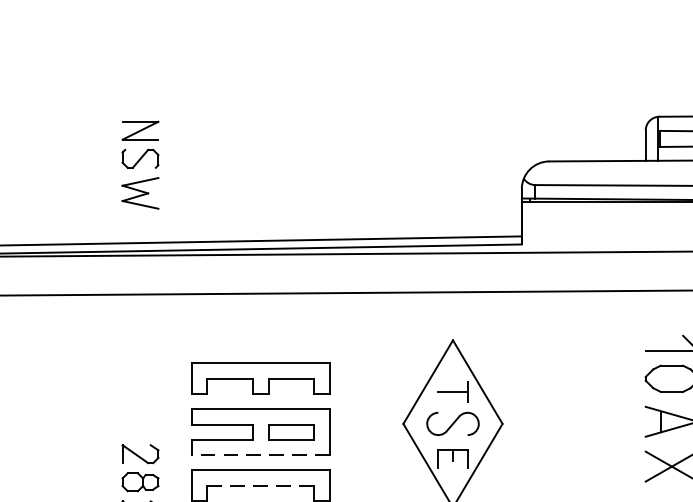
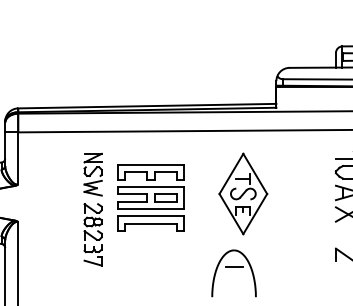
part: (139, 164) -> (92, 174), moved
line: (259, 456) -> (150, 209), dashed -> solid
line: (261, 485) -> (151, 223), dashed -> solid

